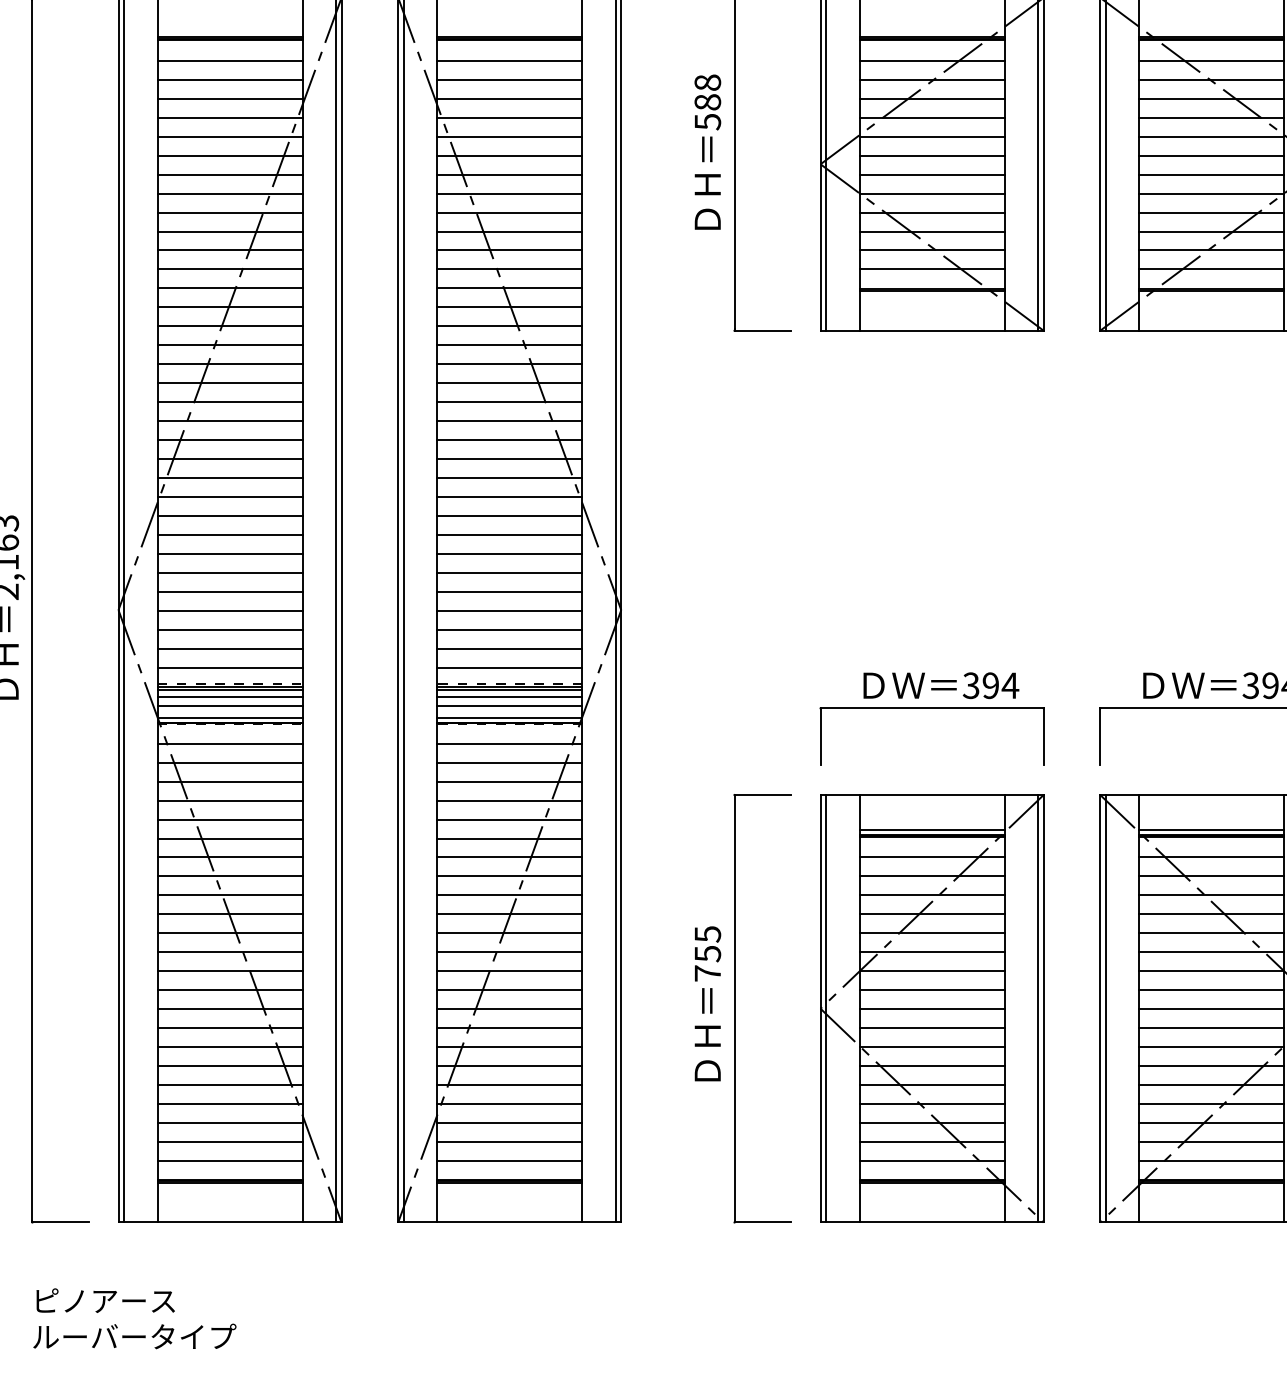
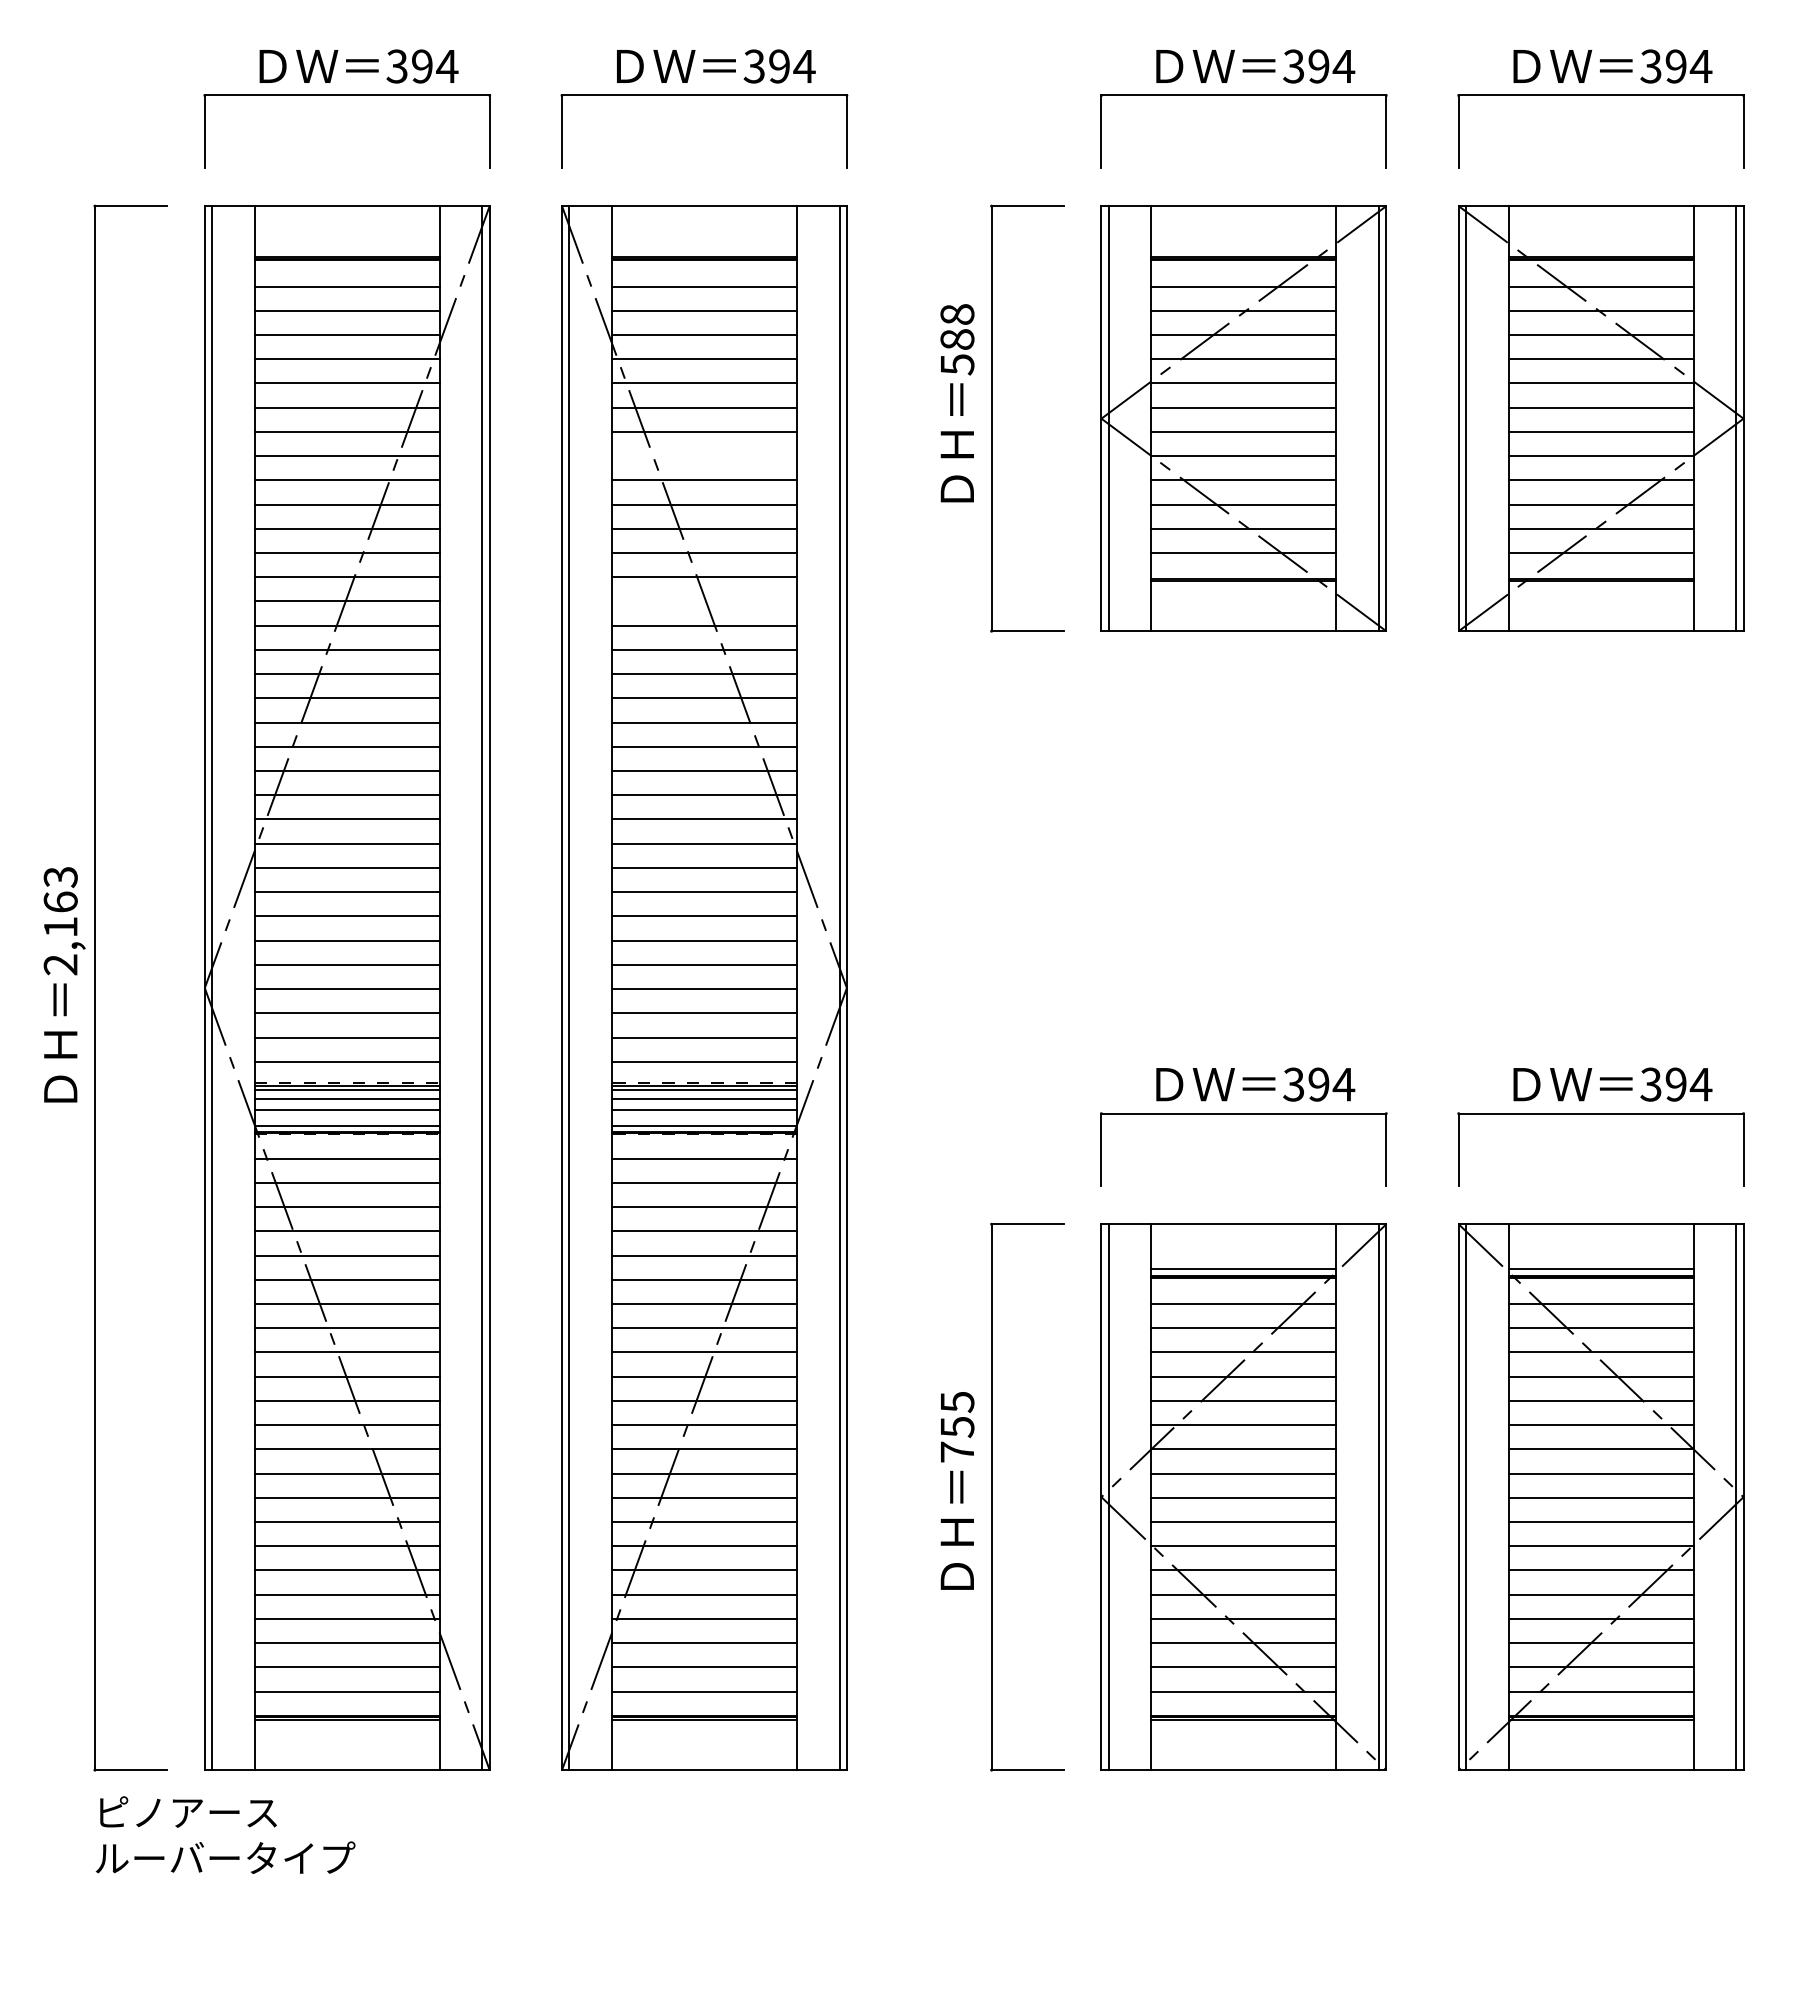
line: (509, 193) -> (704, 456), removed
line: (509, 307) -> (704, 601), removed
text: (134, 1318) -> (225, 1834), moved

